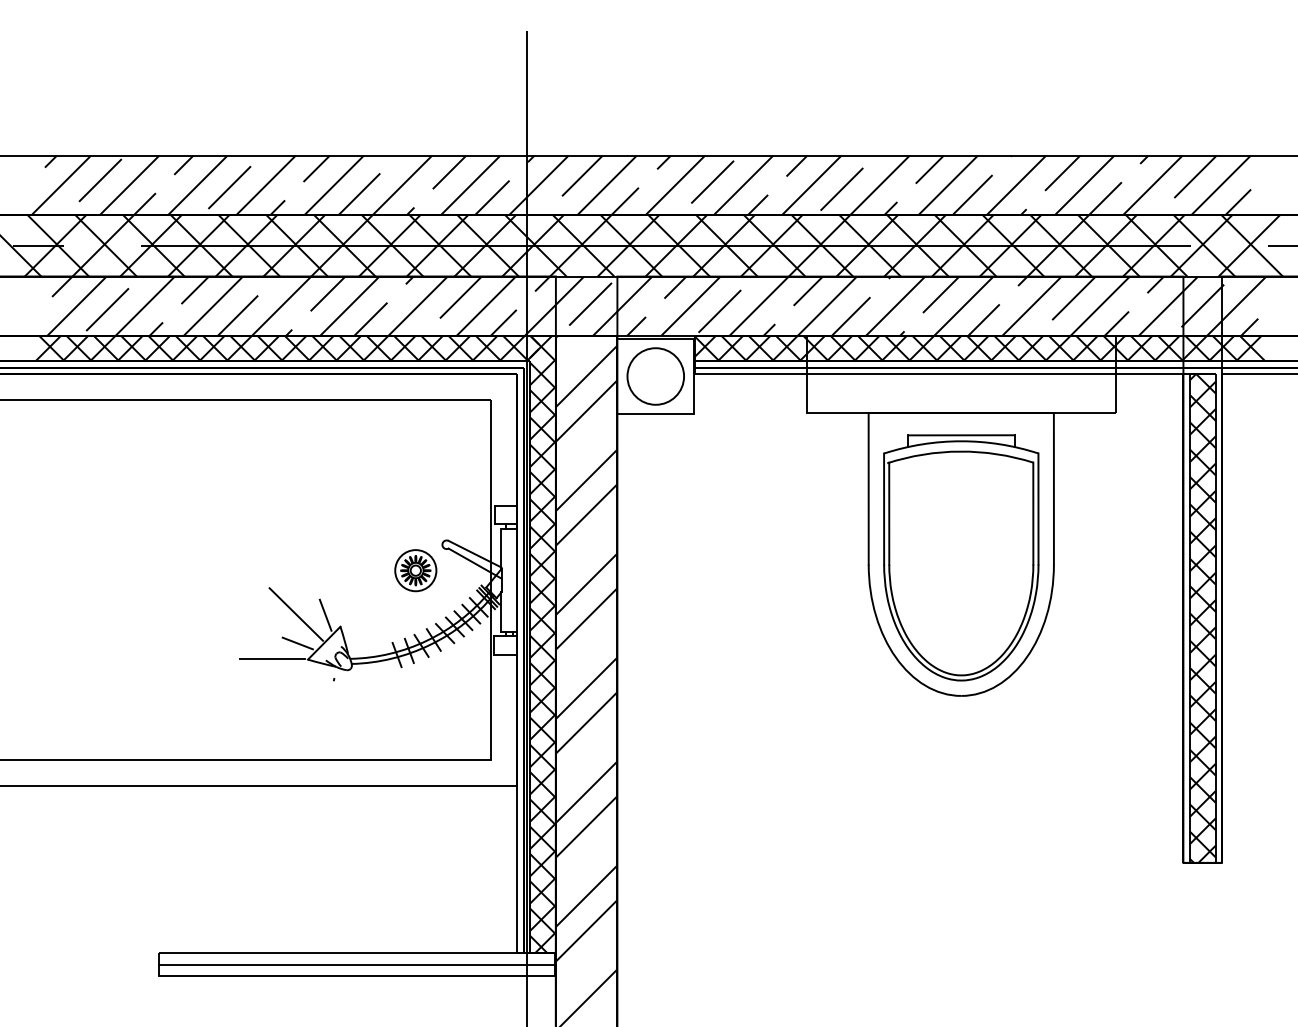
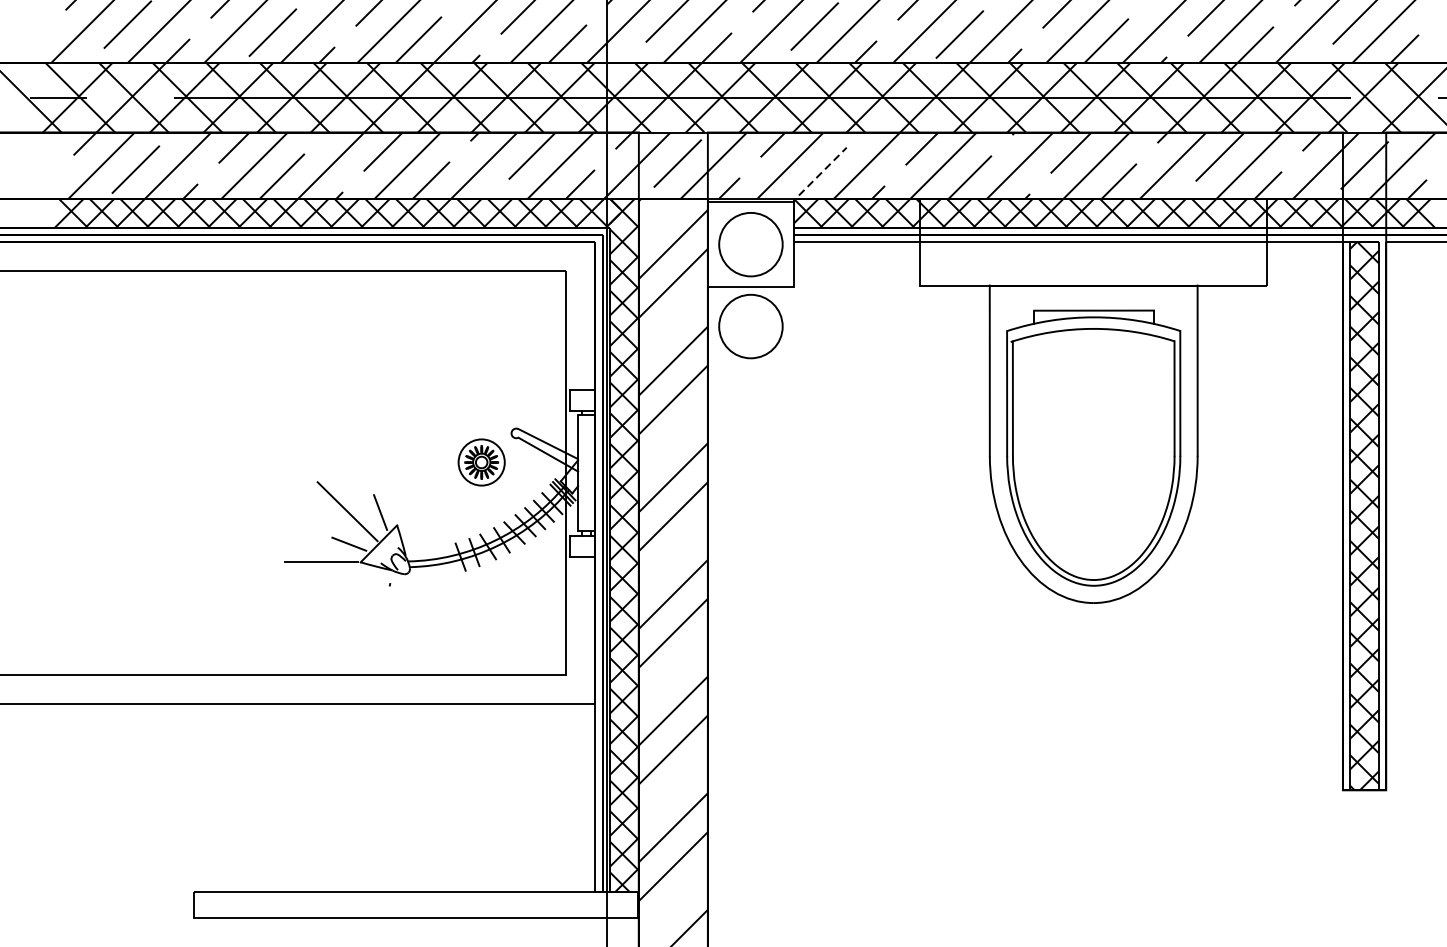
line: (720, 311) -> (823, 171), solid -> dashed
circle: (655, 449) -> (750, 326), added
line: (357, 964) -> (416, 904), removed

